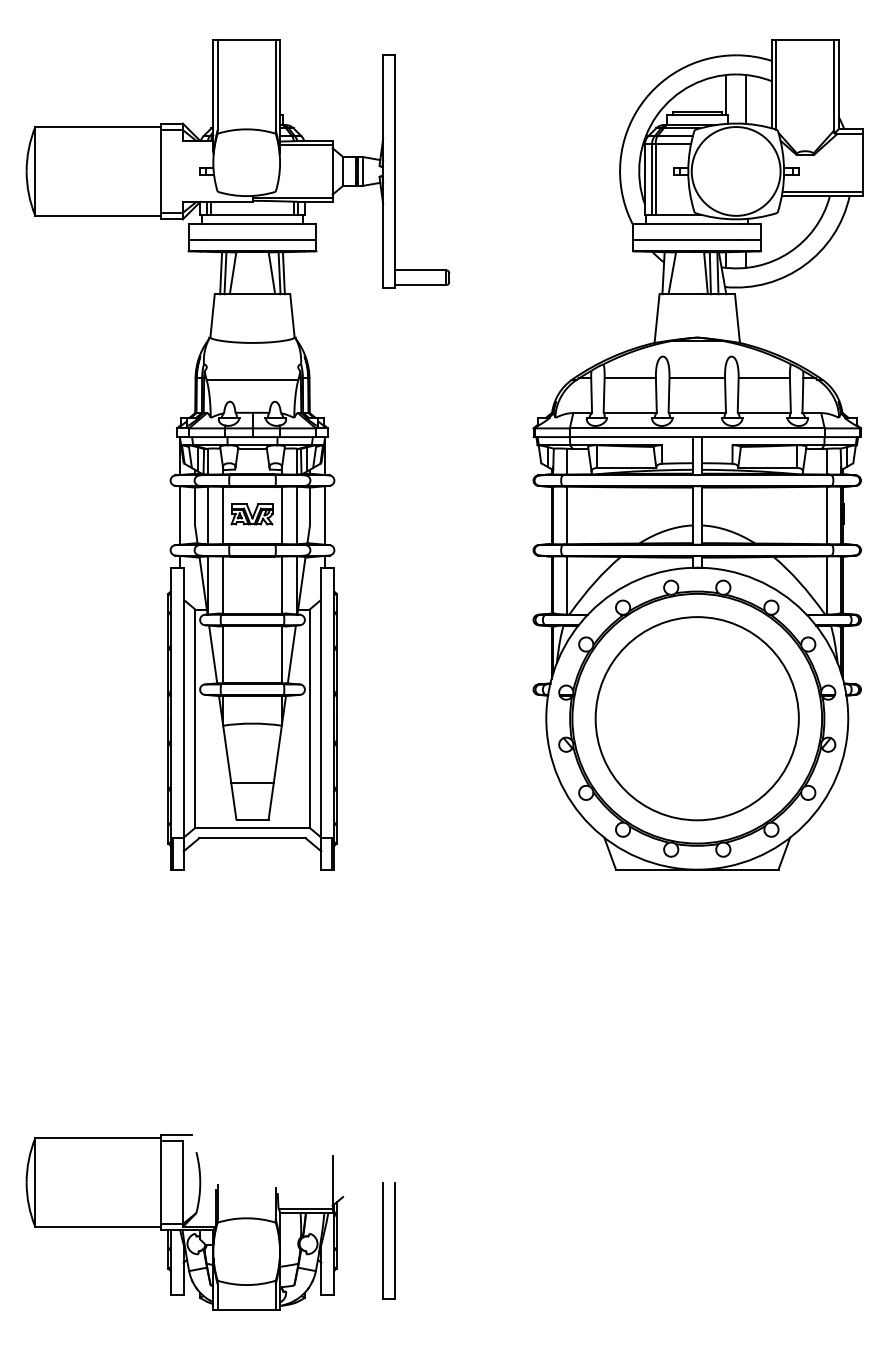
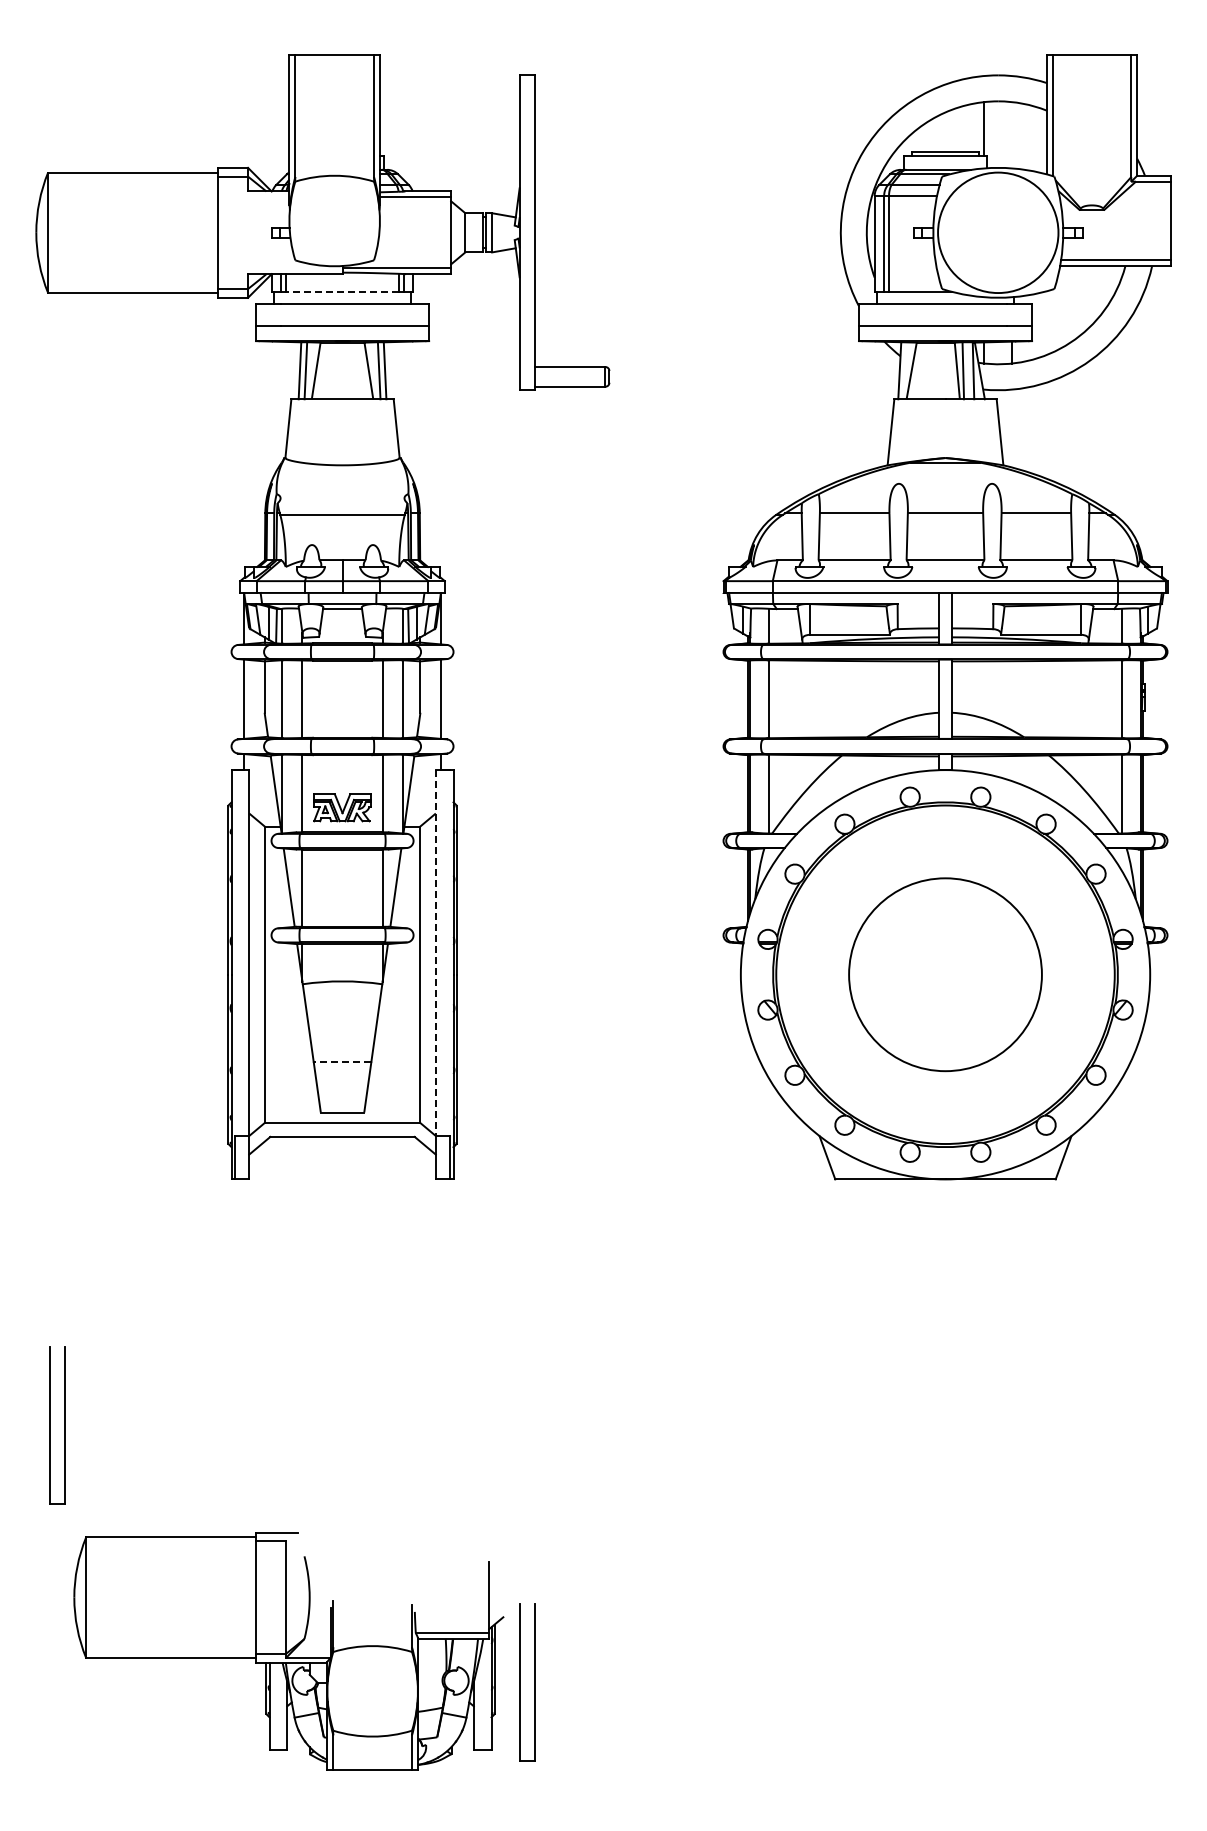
line: (746, 99) -> (1012, 135), removed
line: (252, 214) -> (342, 291), solid -> dashed
part: (252, 514) -> (342, 807), moved
line: (321, 703) -> (435, 953), solid -> dashed
circle: (697, 718) -> (945, 974), size x0.7
line: (252, 782) -> (342, 1061), solid -> dashed
part: (37, 1051) -> (50, 1425), added
part: (184, 1222) -> (288, 1651), moved

